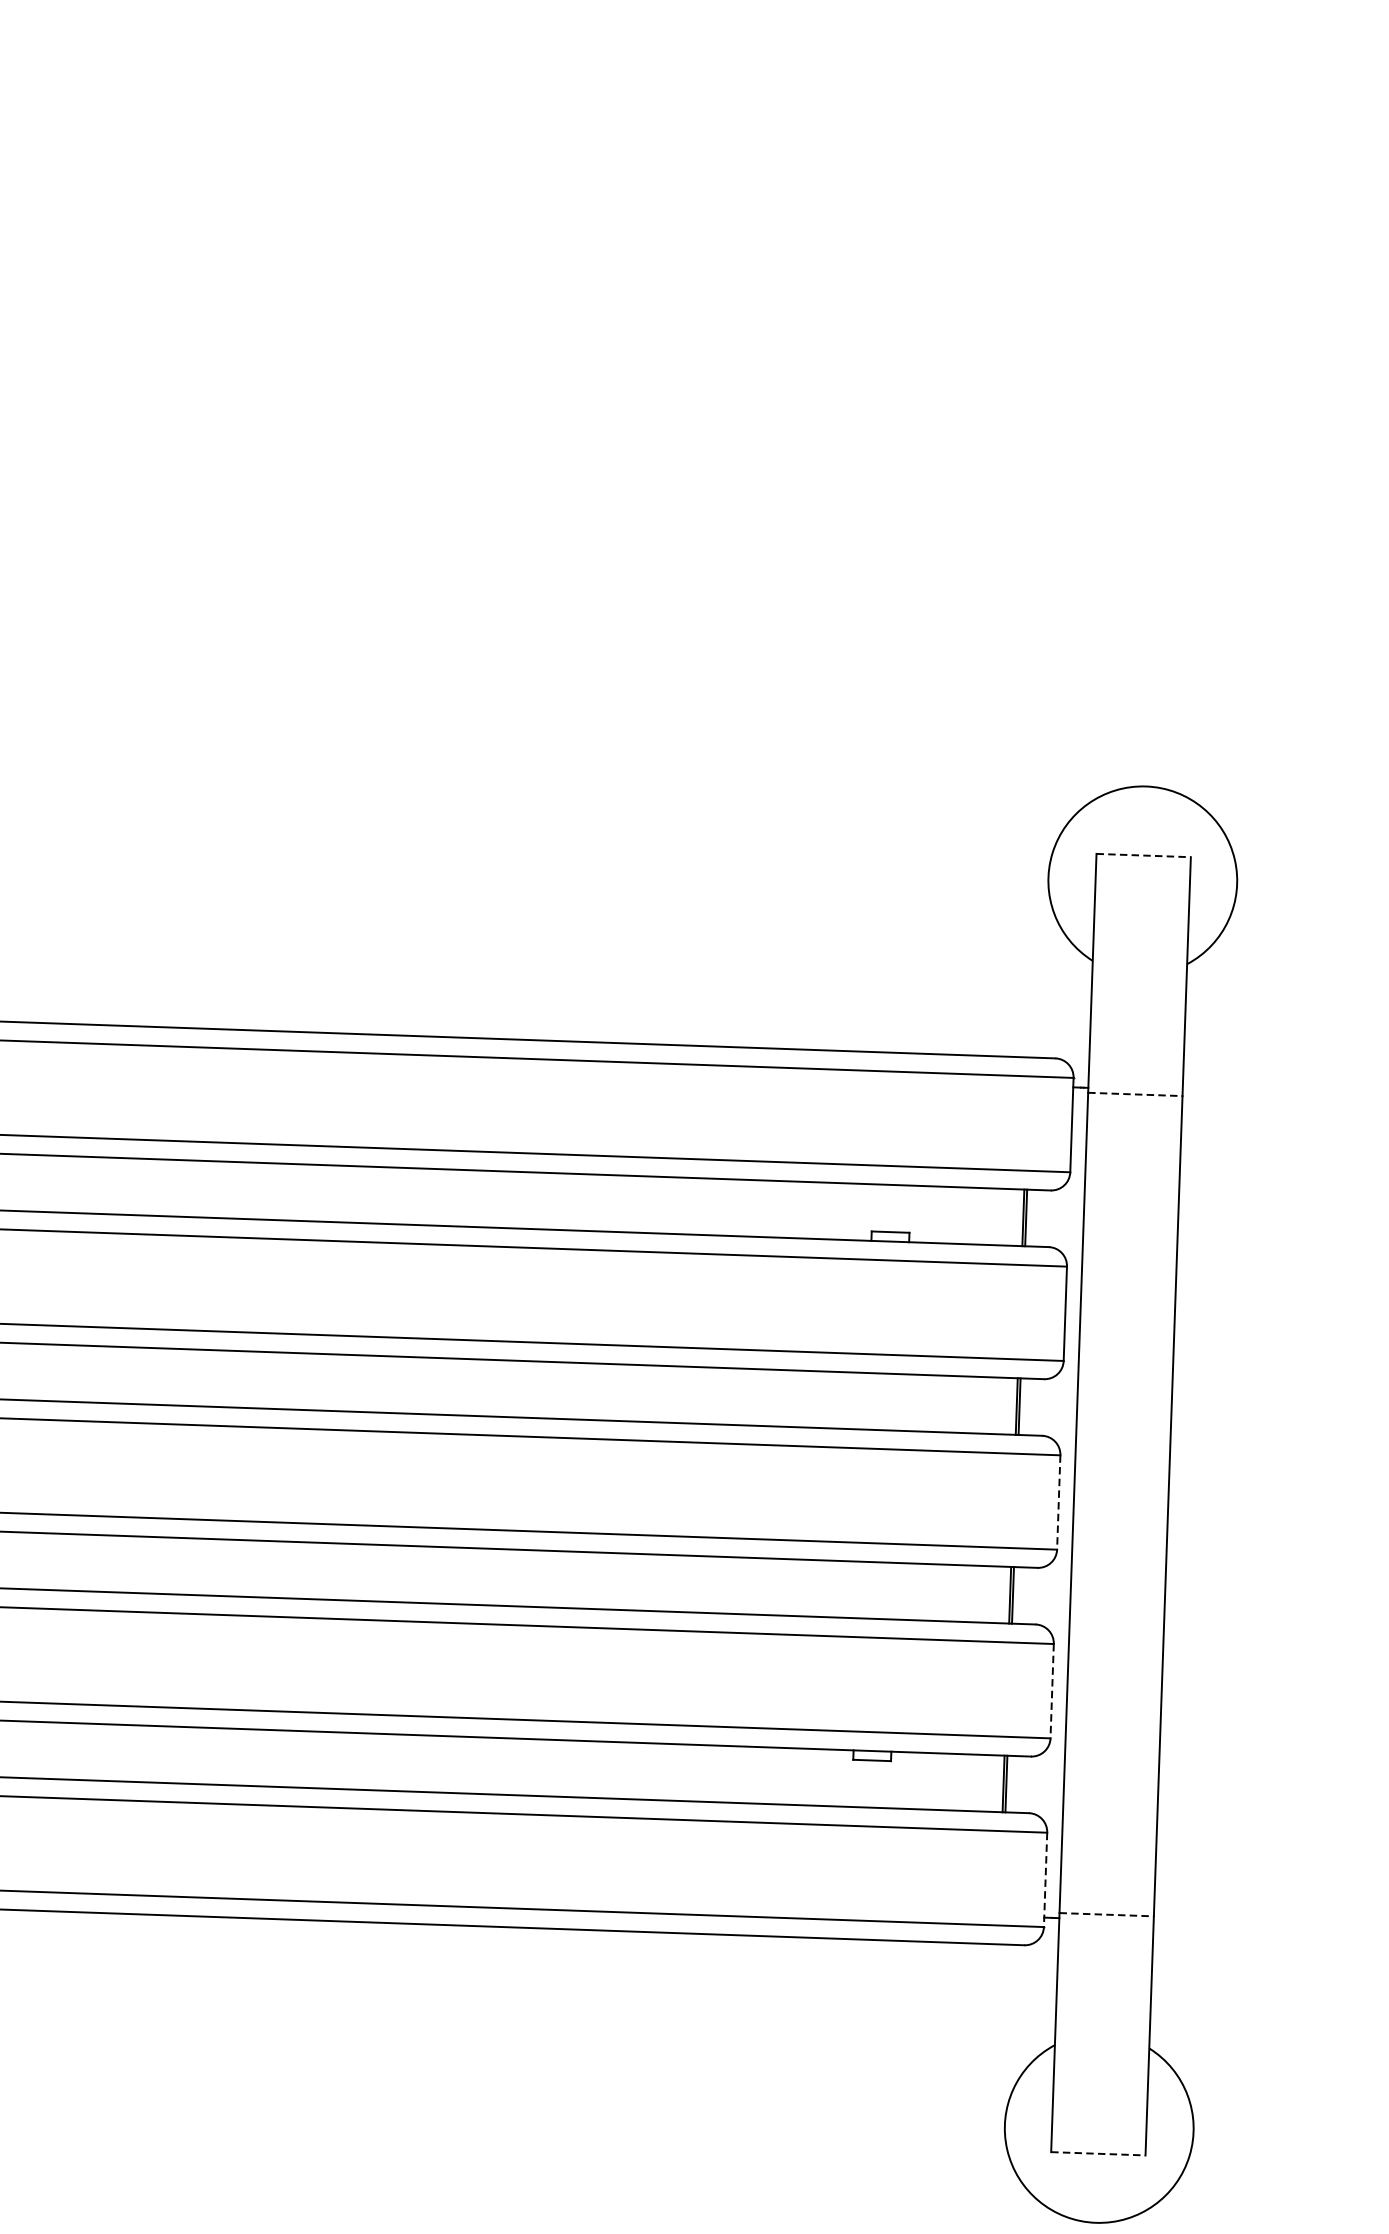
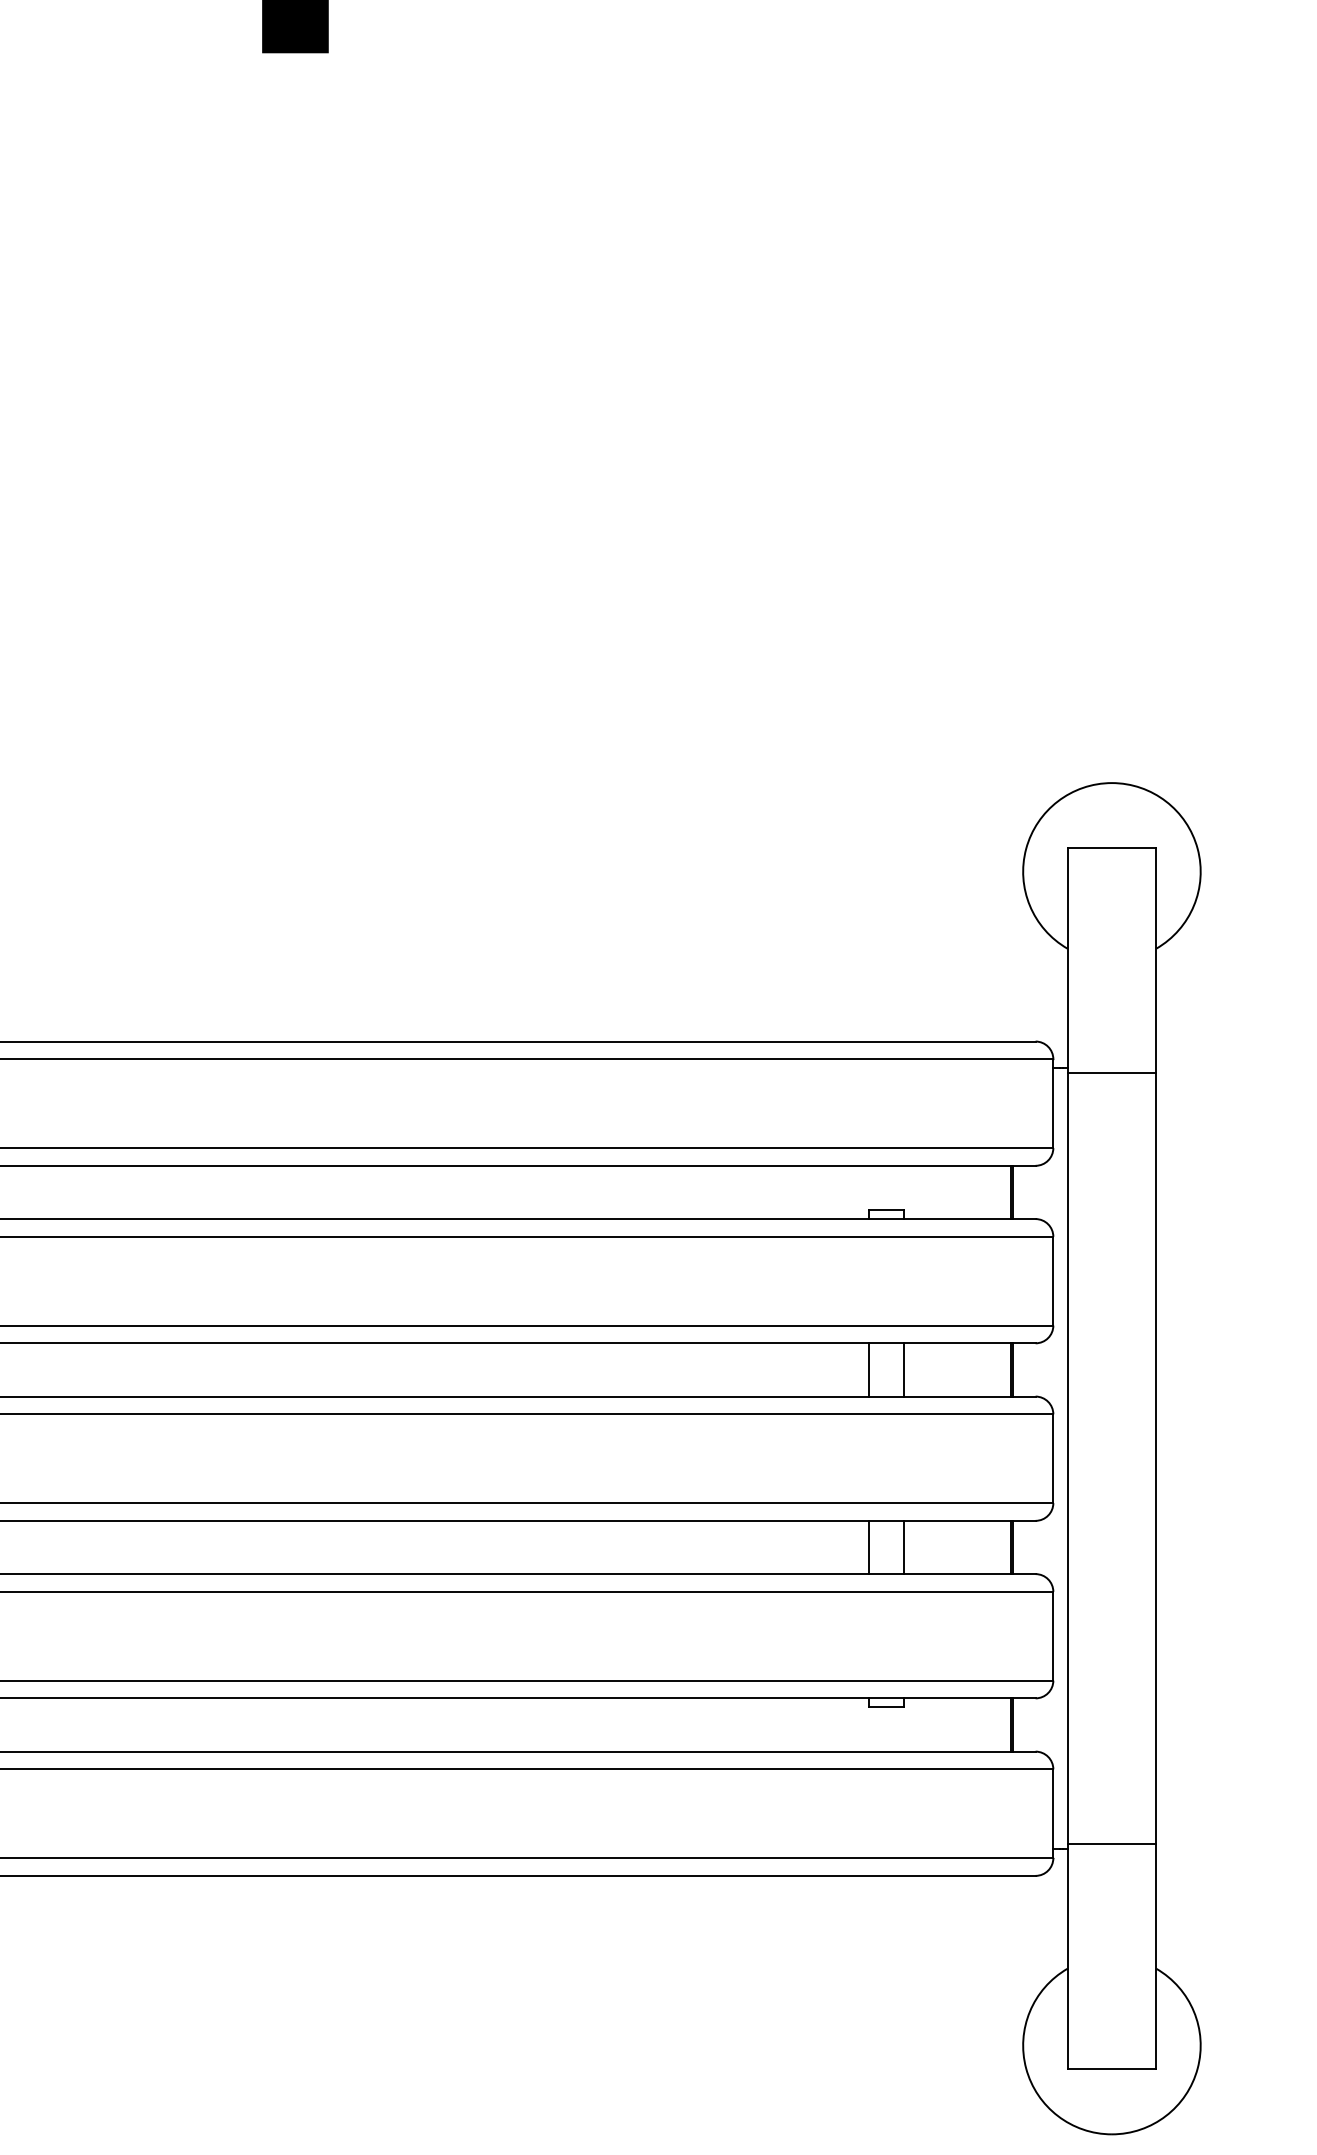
line: (1144, 856) -> (1112, 848), dashed -> solid
line: (1135, 1094) -> (1112, 1072), dashed -> solid
line: (865, 1400) -> (868, 1369), added
line: (903, 1402) -> (904, 1369), added
line: (1058, 1503) -> (1053, 1459), dashed -> solid
line: (858, 1590) -> (868, 1547), added
line: (897, 1591) -> (904, 1547), added
line: (1052, 1691) -> (1053, 1636), dashed -> solid
line: (1045, 1880) -> (1053, 1814), dashed -> solid
line: (1107, 1914) -> (1112, 1844), dashed -> solid
line: (1098, 2153) -> (1112, 2069), dashed -> solid

